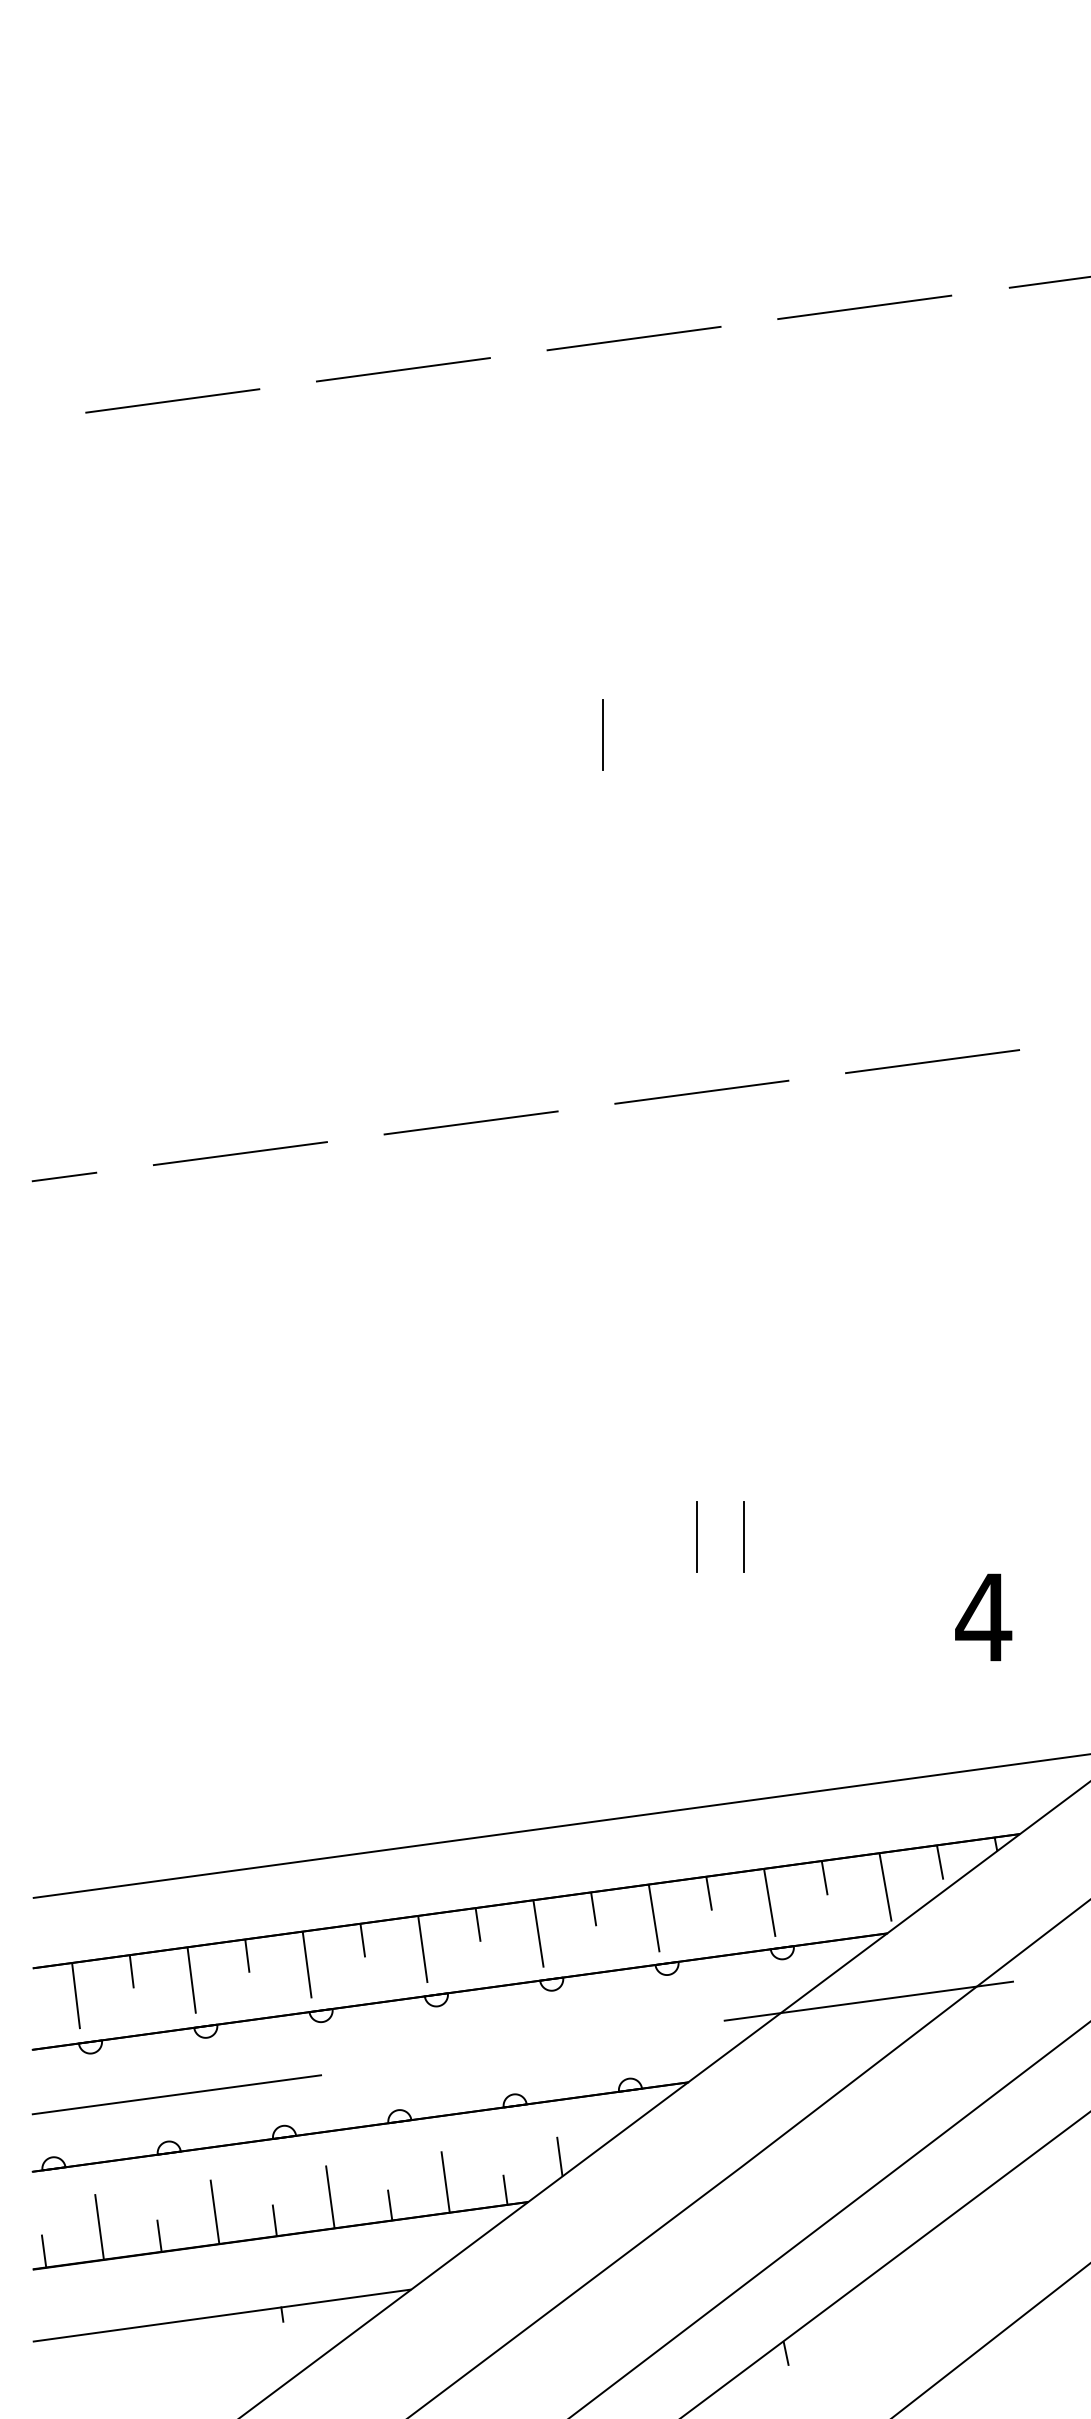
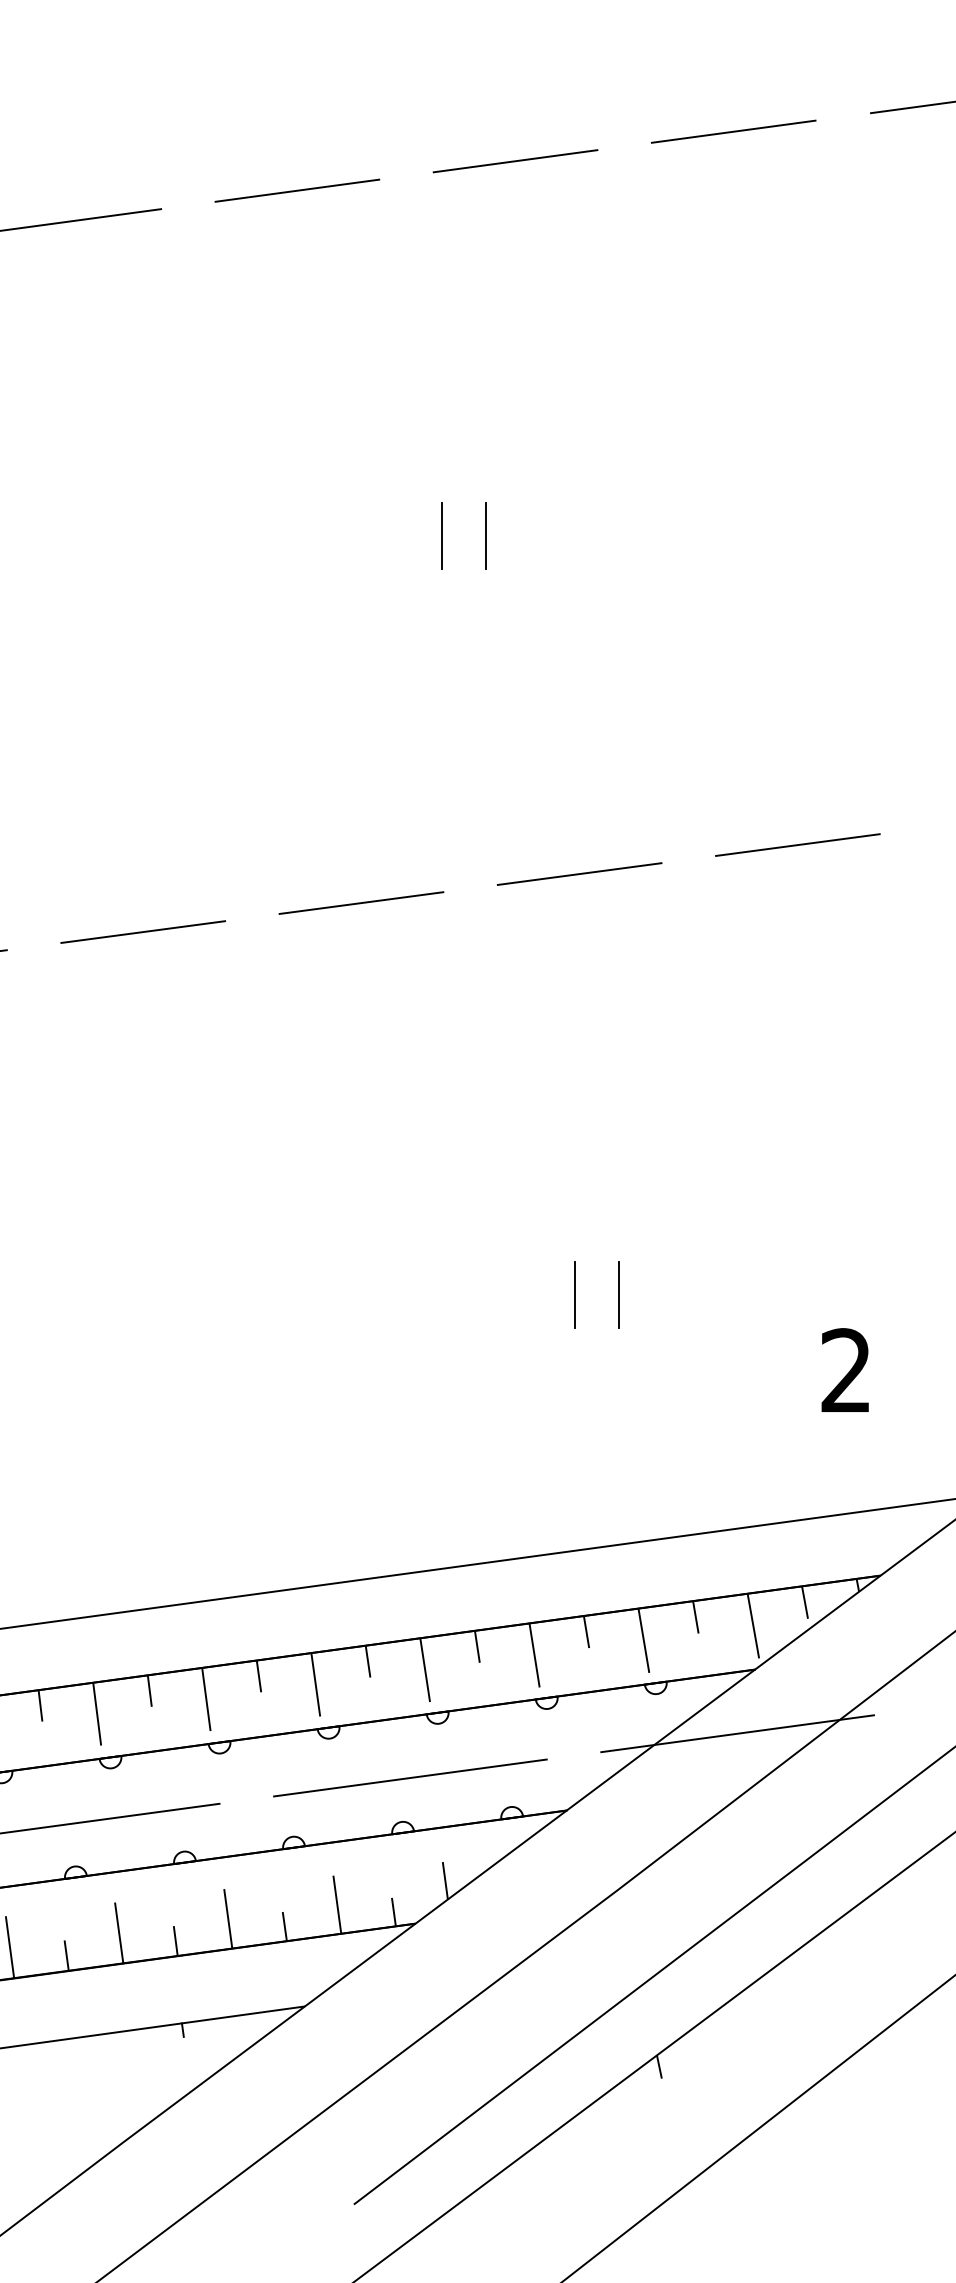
line: (555, 735) -> (441, 536), added
text: (983, 1616) -> (846, 1369), 4 -> 2
line: (522, 2047) -> (410, 1777), added

